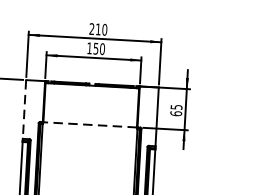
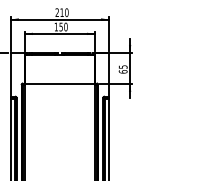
line: (24, 110) -> (10, 75), dashed -> solid
line: (89, 124) -> (59, 83), dashed -> solid

